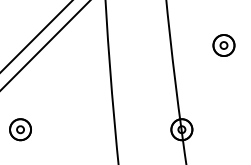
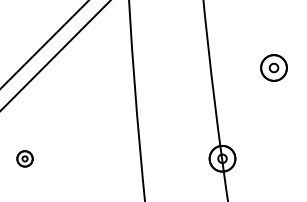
part: (223, 45) -> (273, 67), moved
part: (20, 129) -> (25, 158), size x0.6

